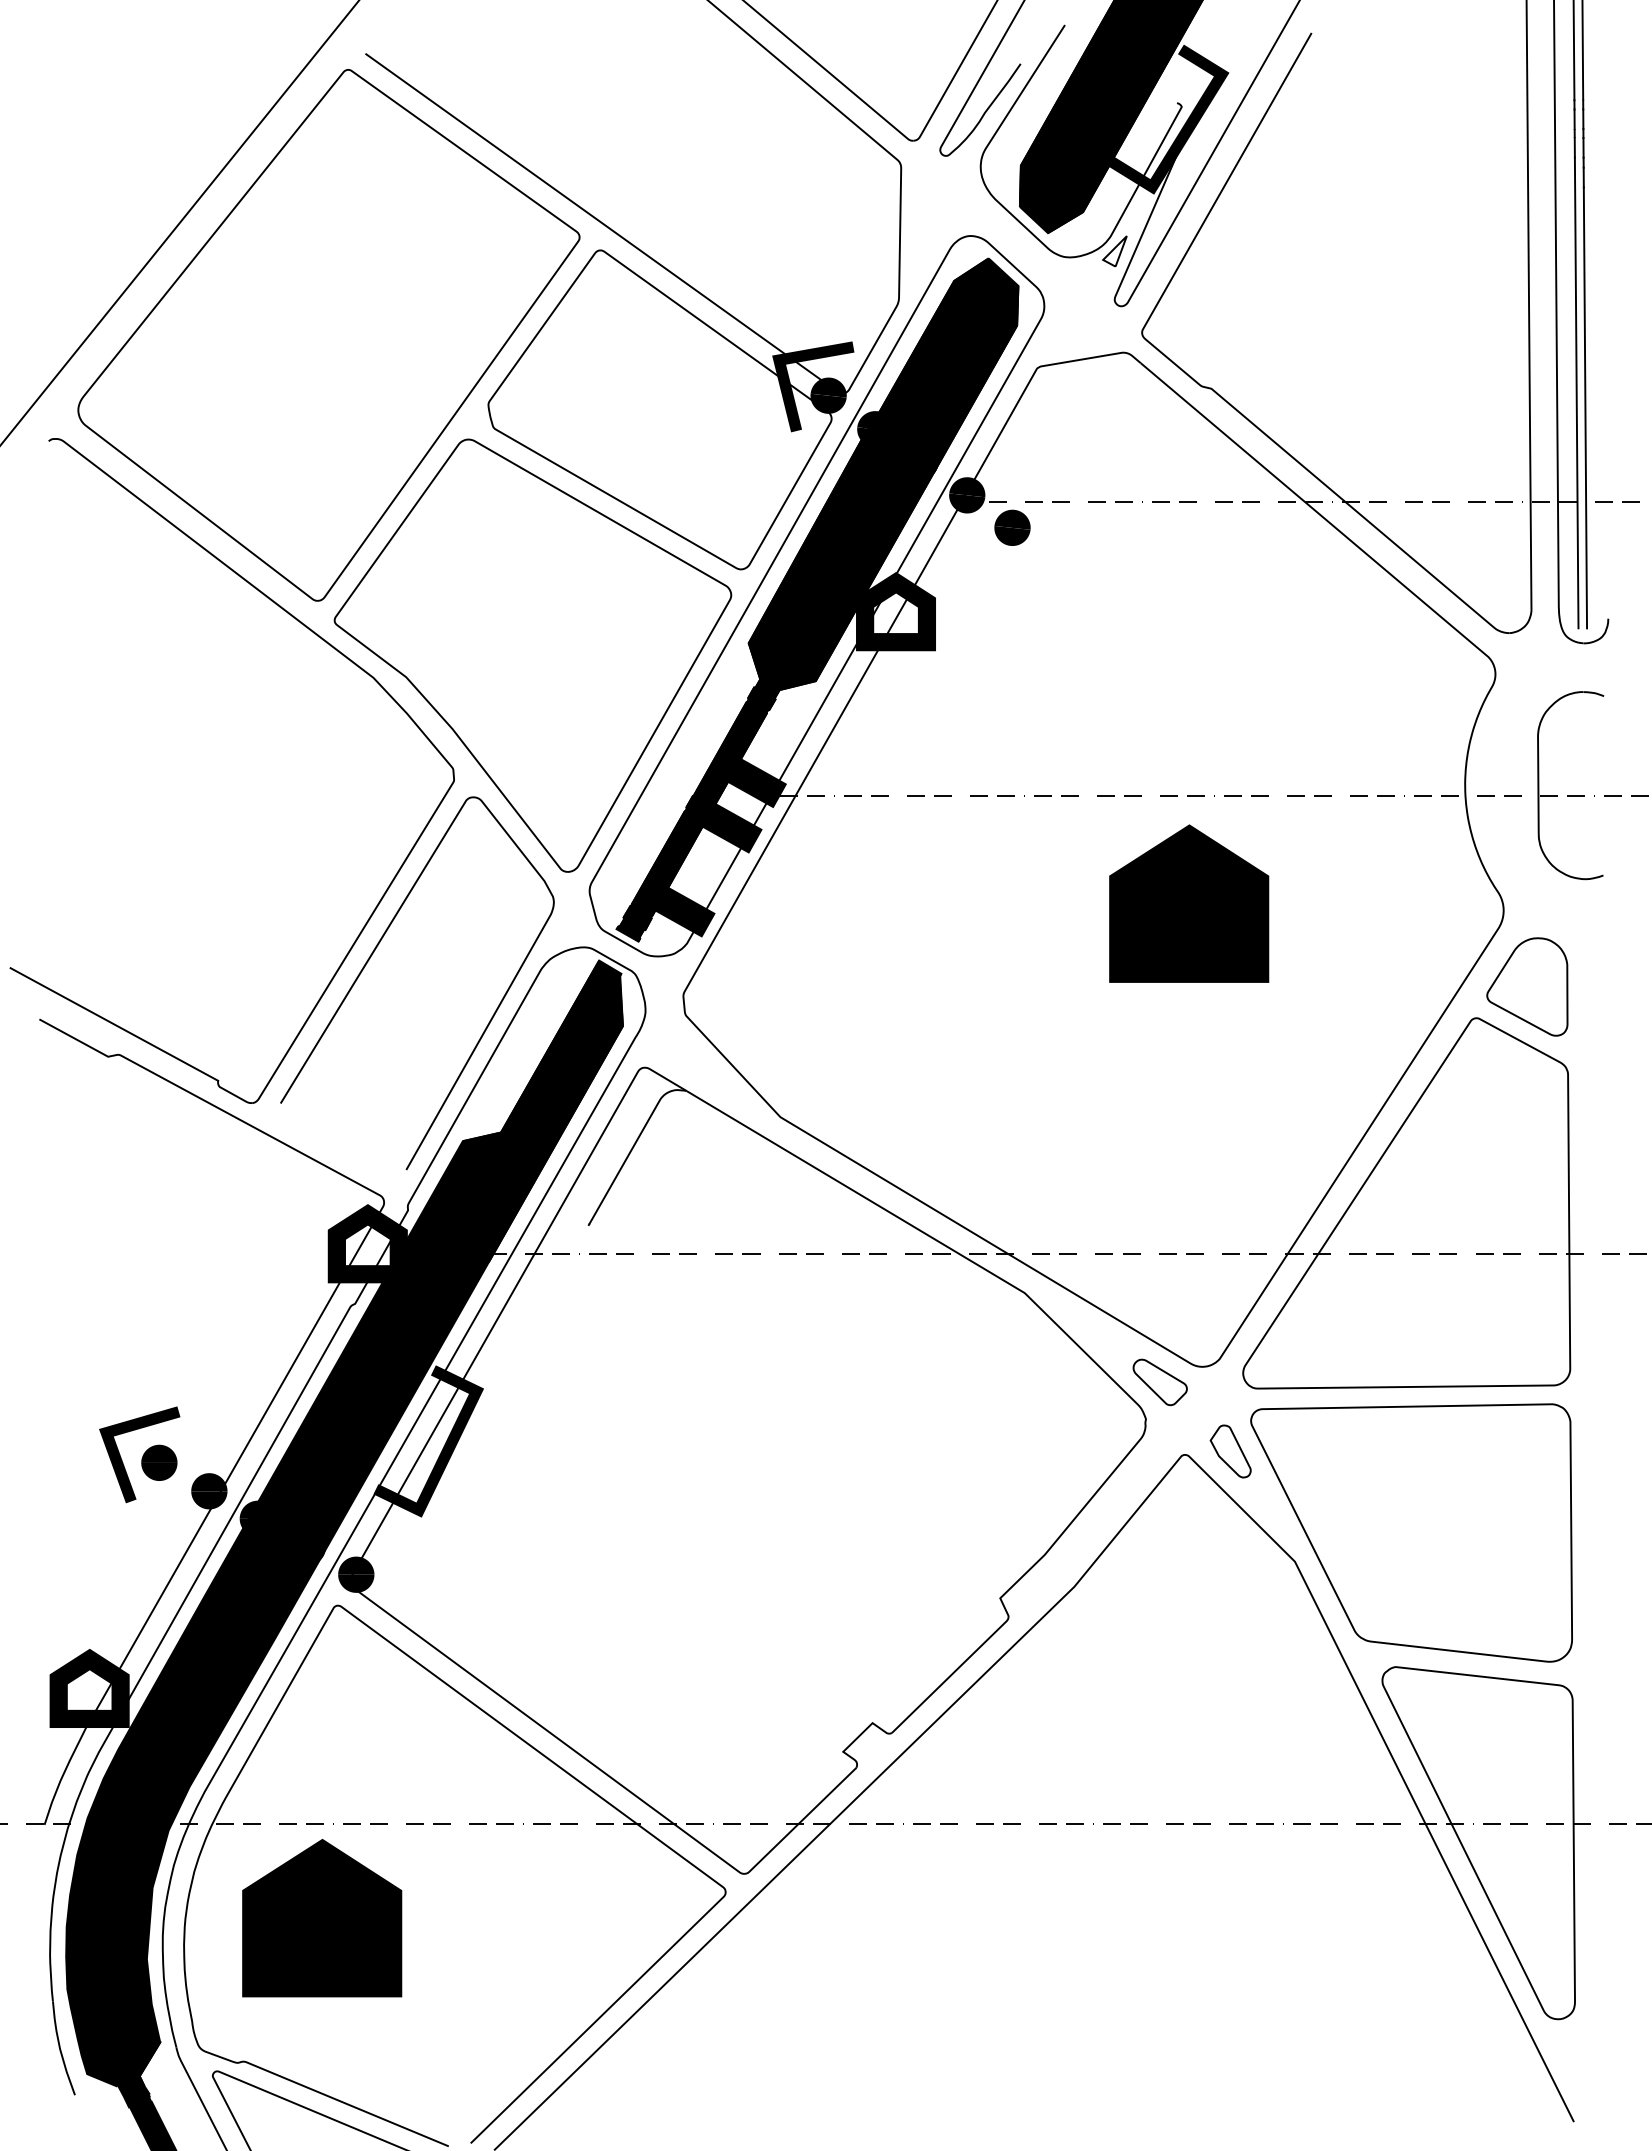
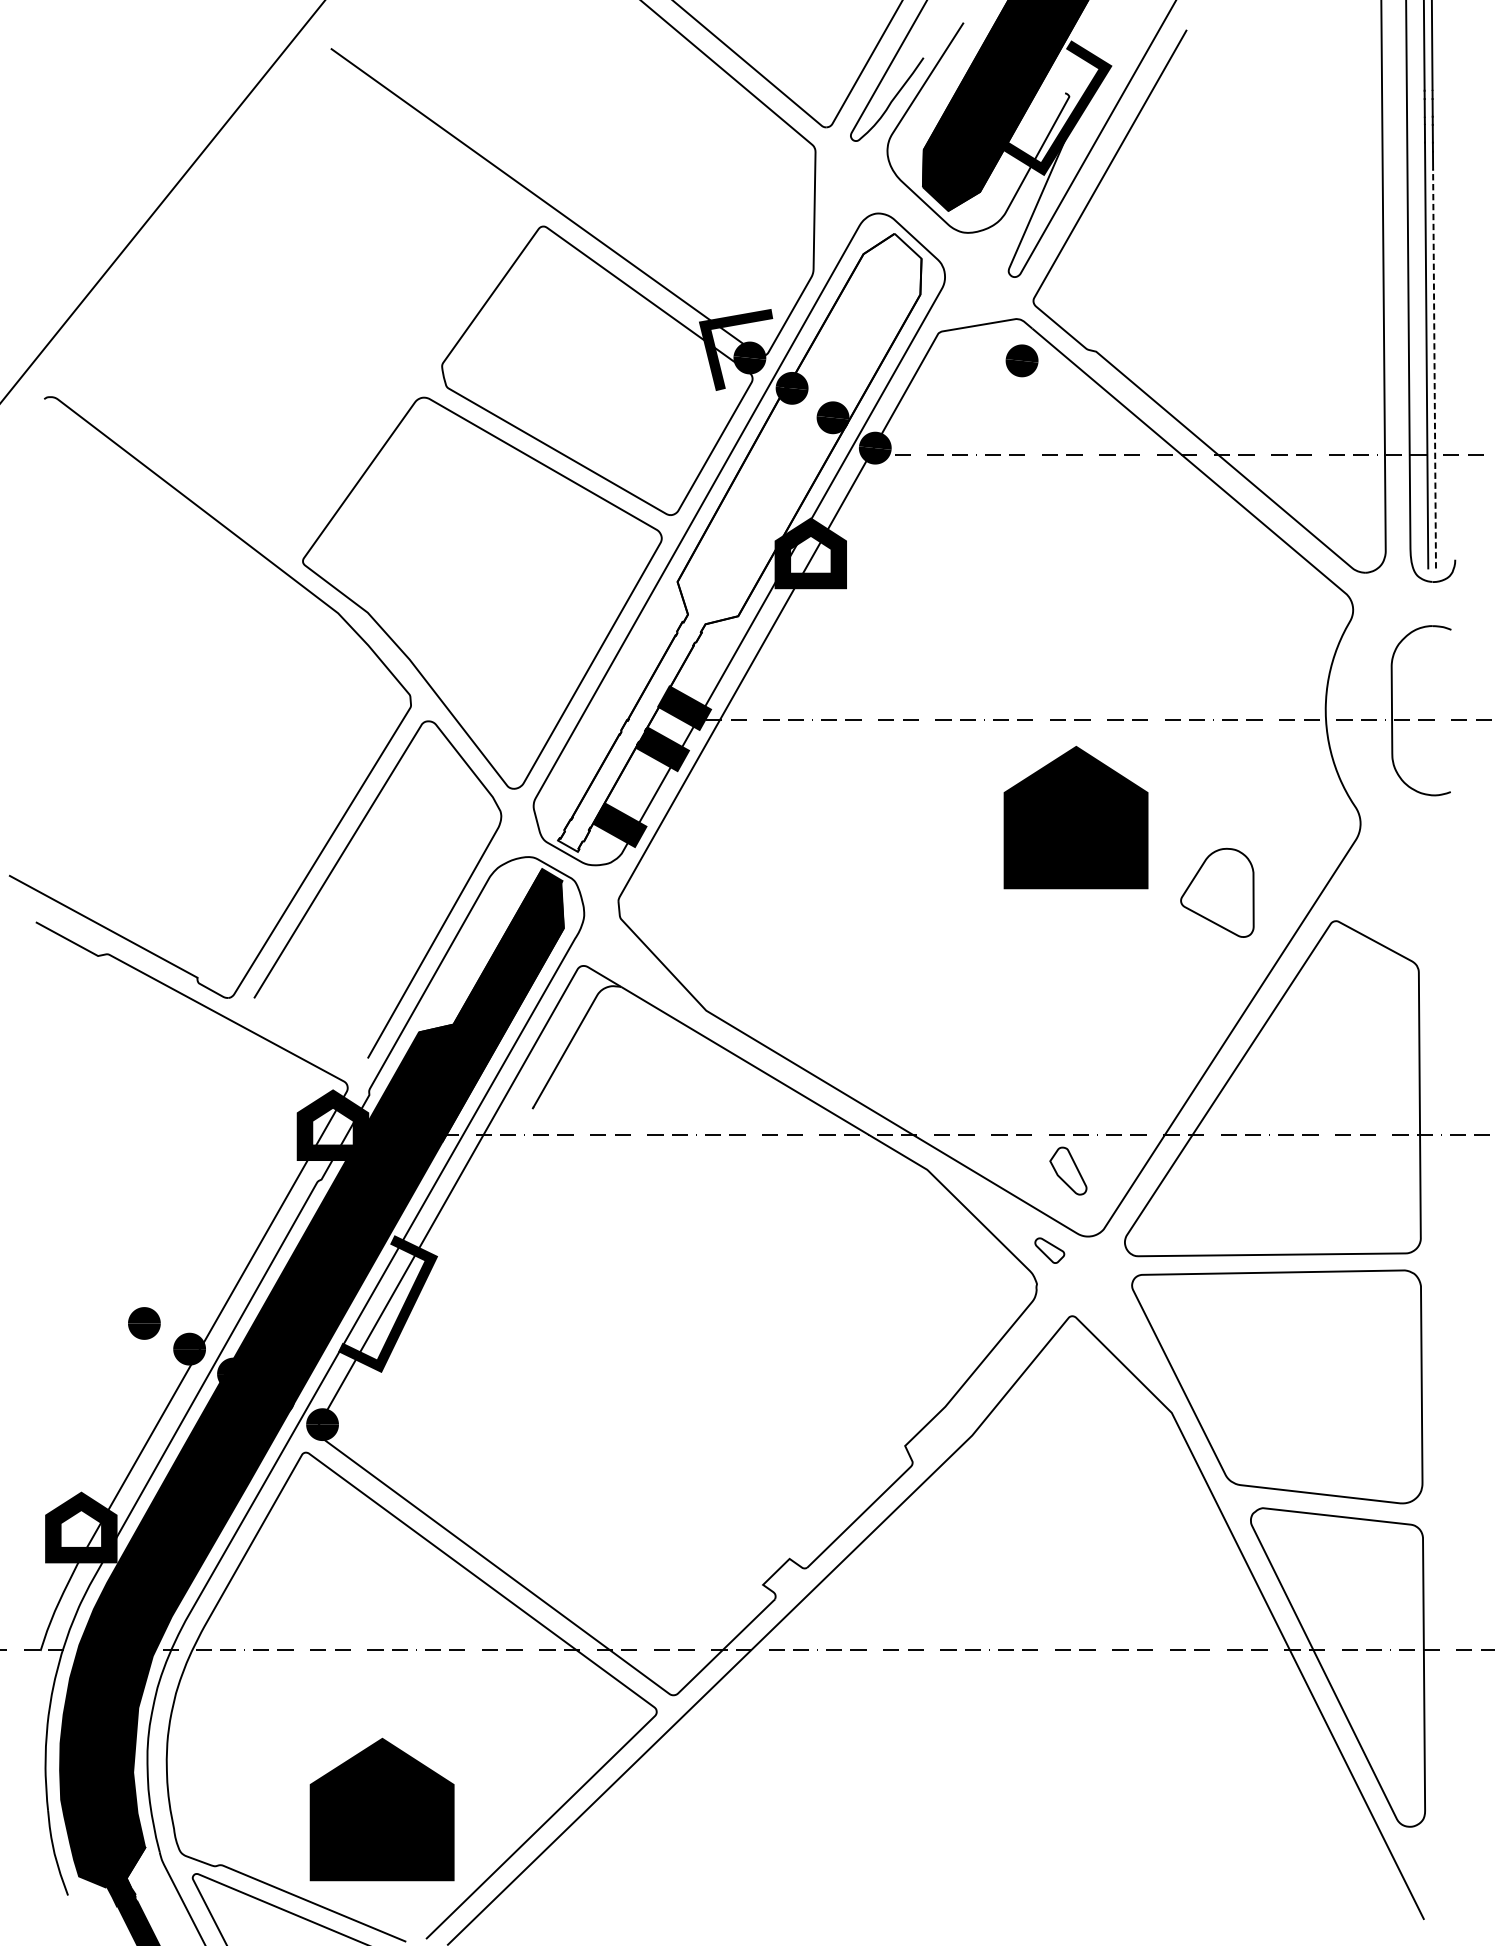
part: (1114, 251) -> (1008, 227), removed
part: (328, 335) -> (297, 303), removed
line: (1585, 407) -> (1434, 368), solid -> dashed
part: (1012, 527) -> (1022, 360), moved
fill: (817, 599) -> (739, 542), removed
part: (1527, 986) -> (1217, 892), moved
part: (1159, 1382) -> (1049, 1250), size x0.6
part: (1230, 1451) -> (1068, 1171), moved
line: (123, 1462) -> (111, 1323), removed
text: (322, 1918) -> (382, 1809), moved

